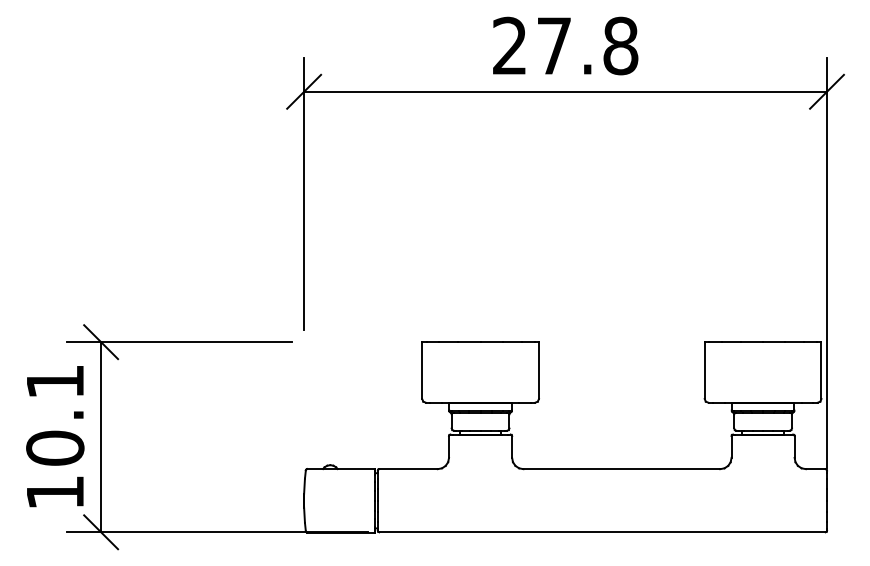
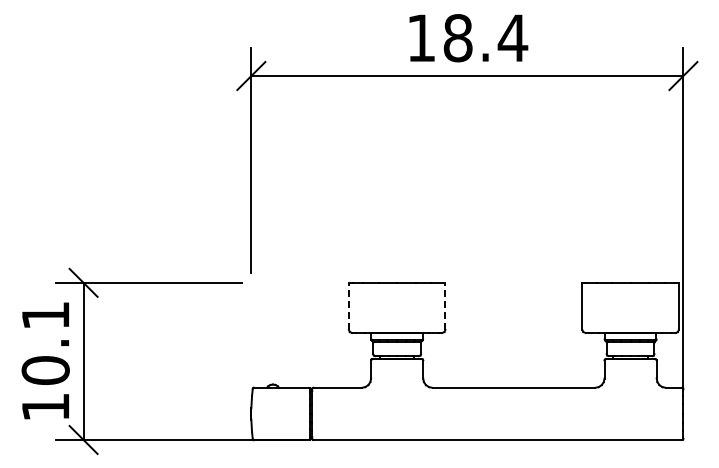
text: (565, 46) -> (467, 38), 27.8 -> 18.4
line: (421, 369) -> (348, 305), solid -> dashed
line: (539, 369) -> (445, 305), solid -> dashed

